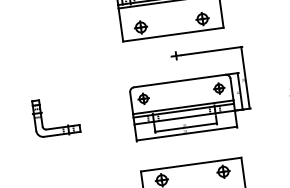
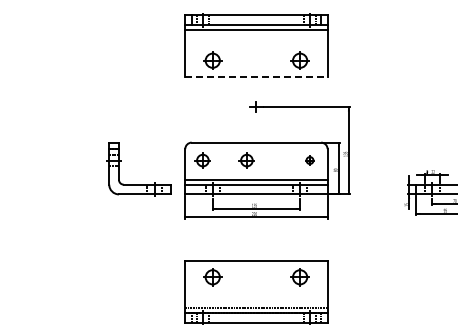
line: (173, 34) -> (256, 76), solid -> dashed
part: (218, 88) -> (309, 160), size x0.6
part: (174, 94) -> (246, 160), added
part: (56, 127) -> (138, 184), moved

